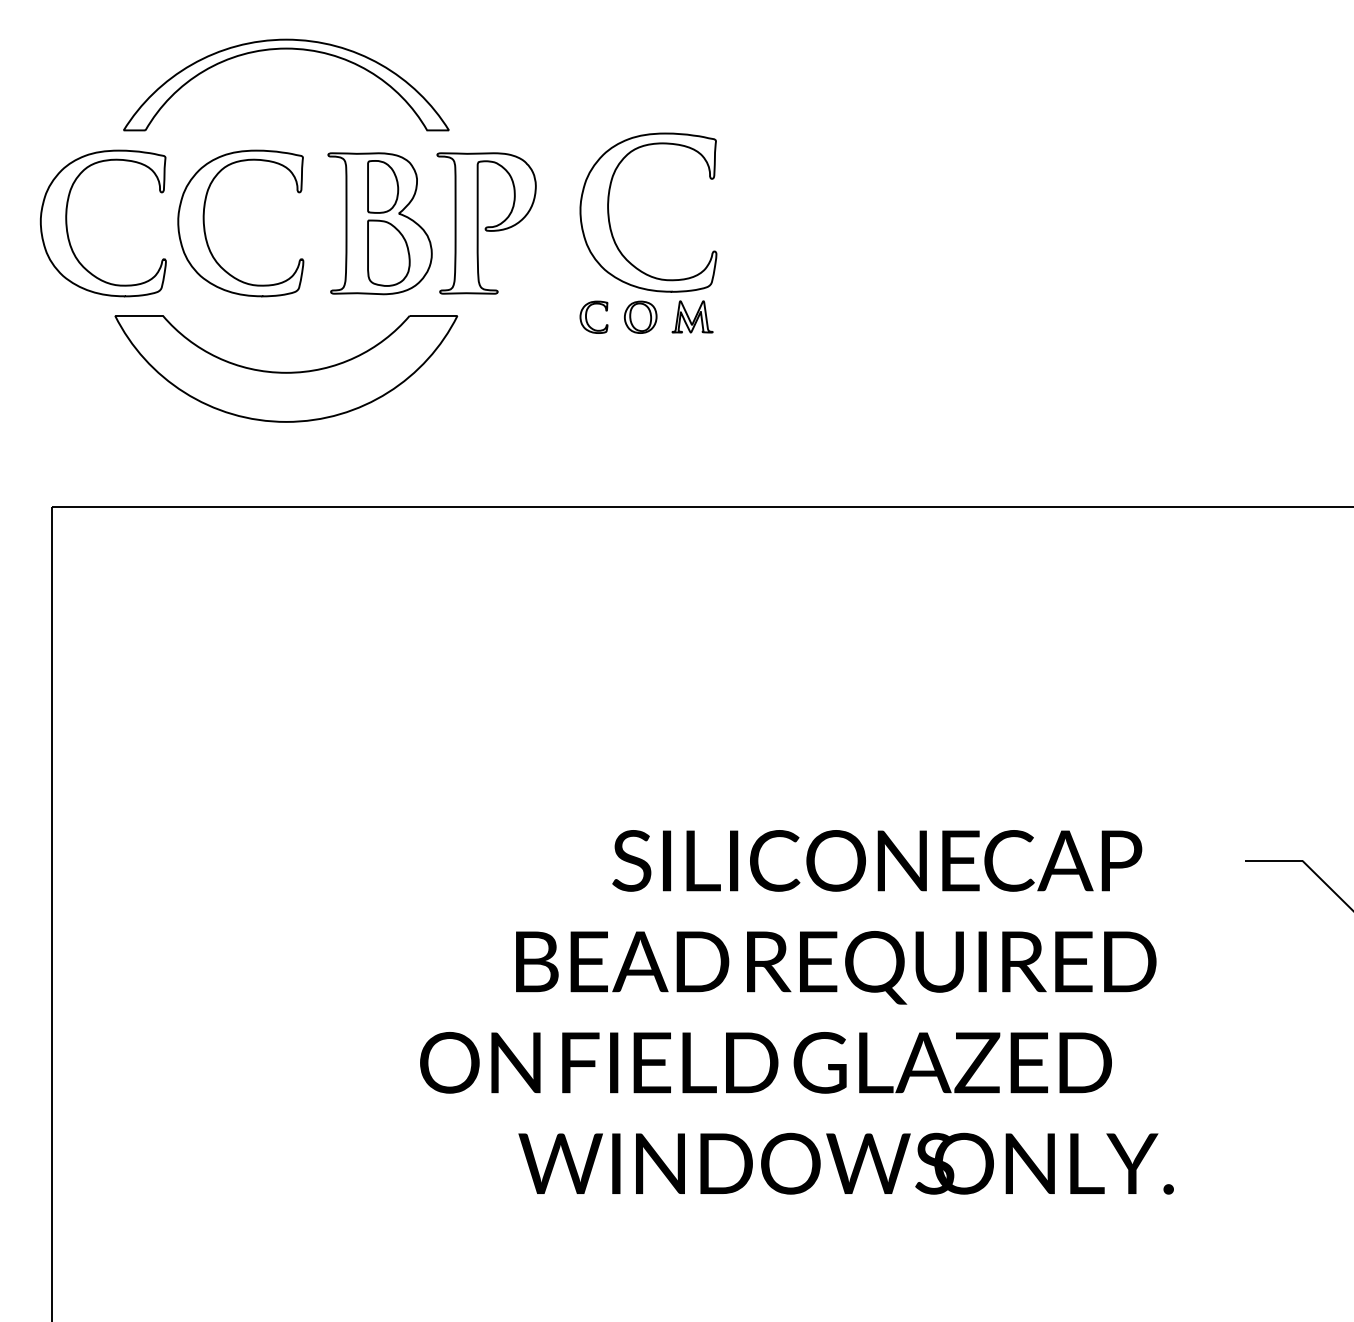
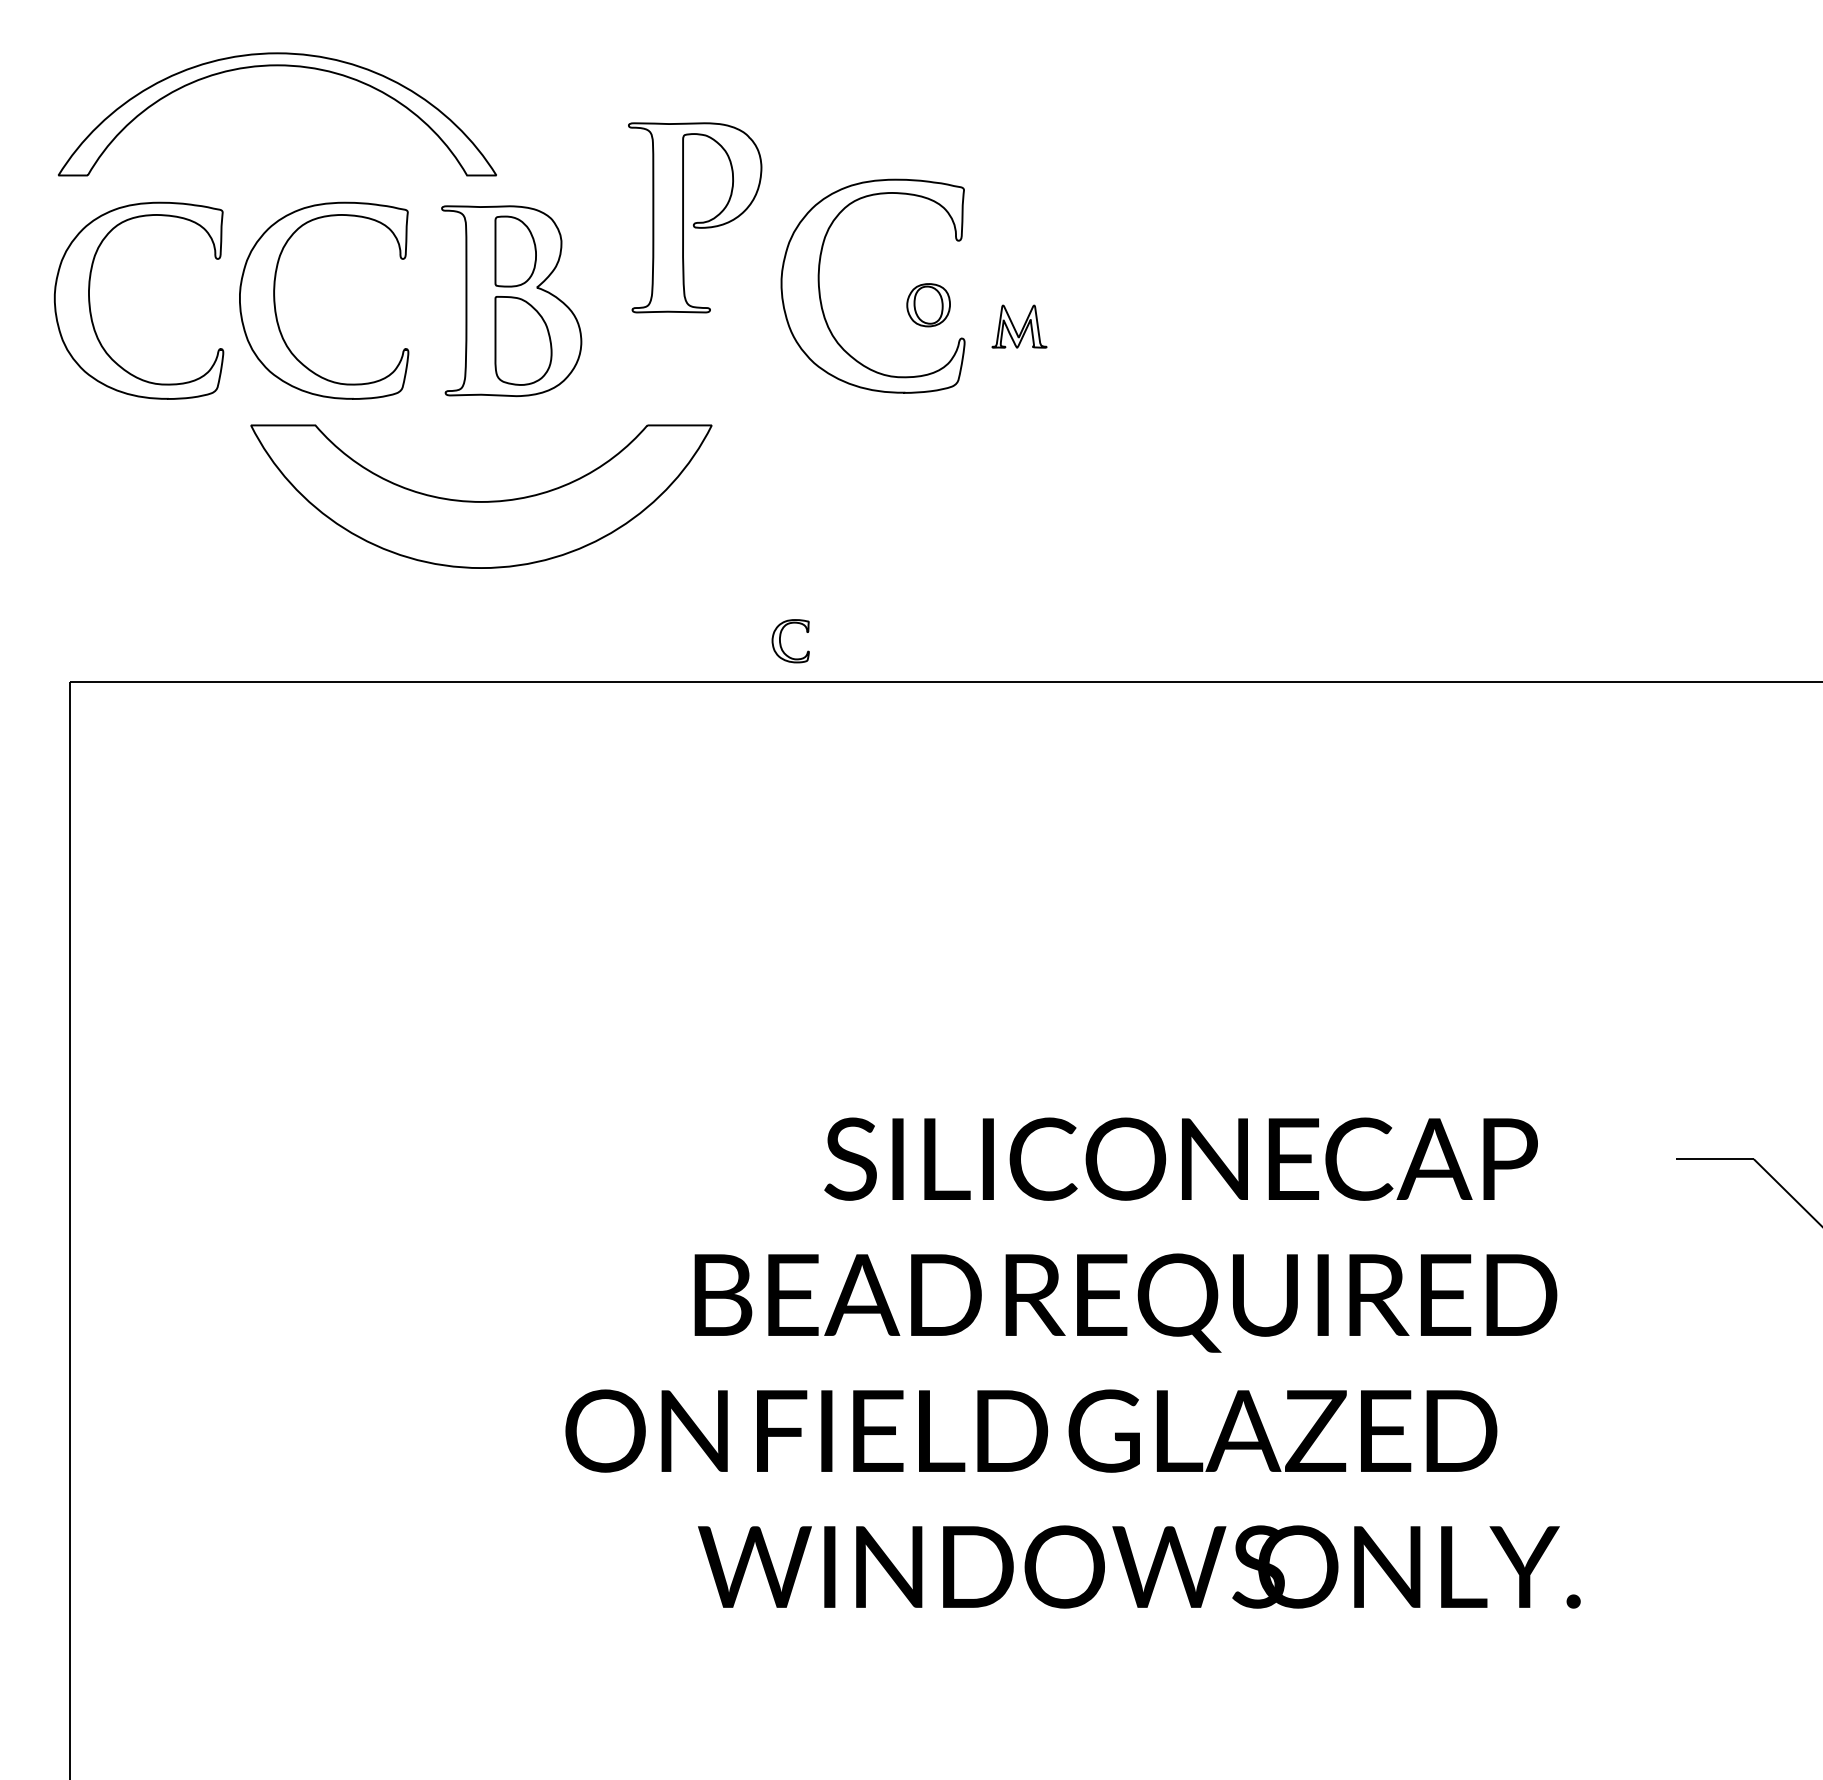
part: (286, 49) -> (277, 66), moved
part: (486, 223) -> (695, 217), moved
part: (692, 316) -> (1019, 326), moved
part: (640, 317) -> (928, 305), moved
part: (587, 319) -> (781, 643), moved
part: (286, 368) -> (481, 496), moved

